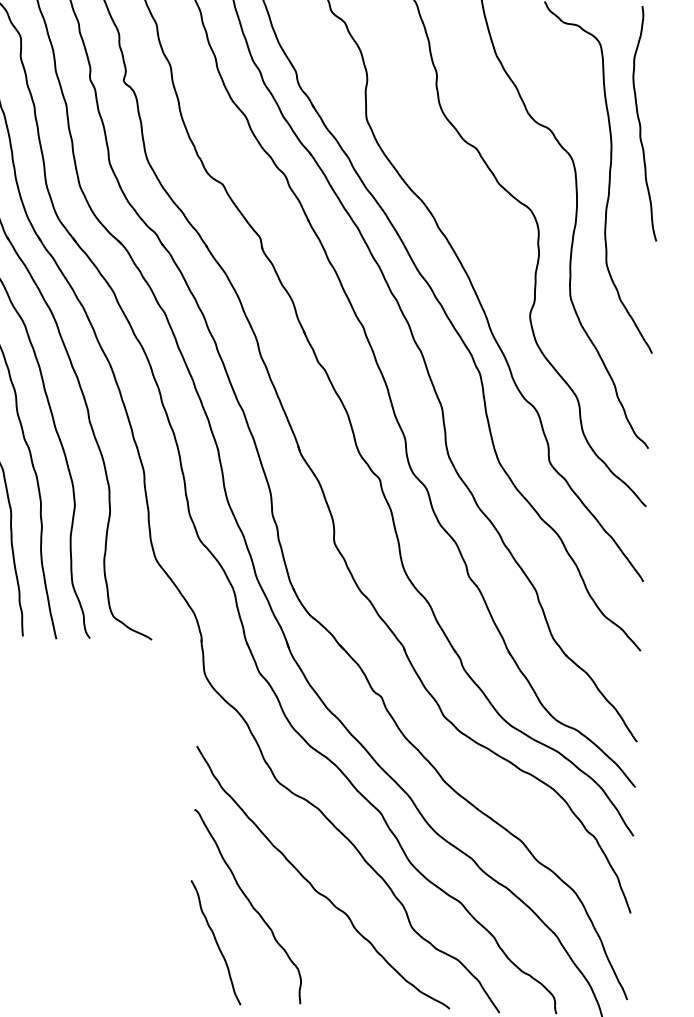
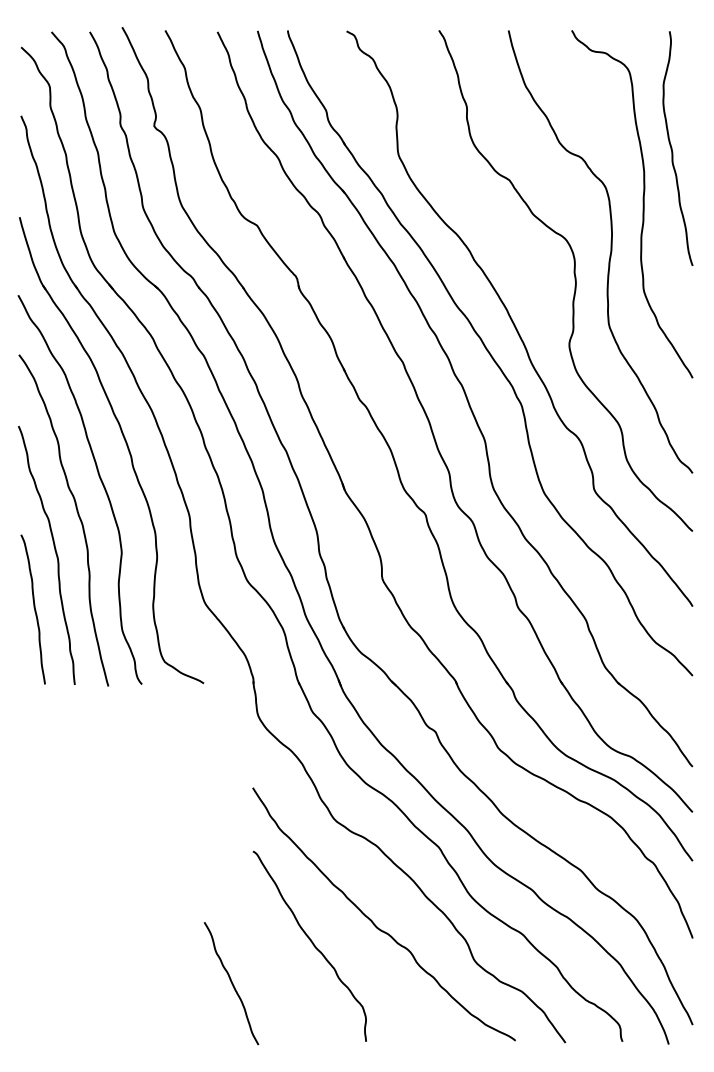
curve: (215, 942) -> (231, 983), moved

